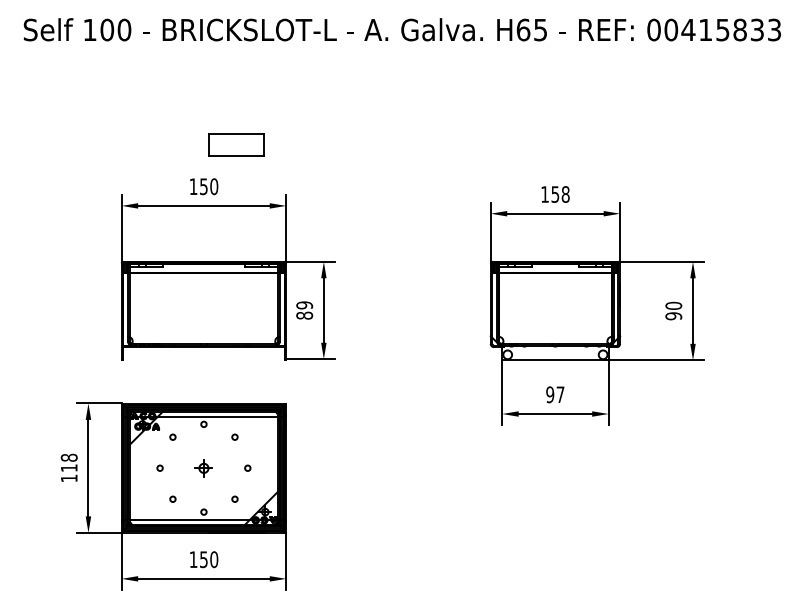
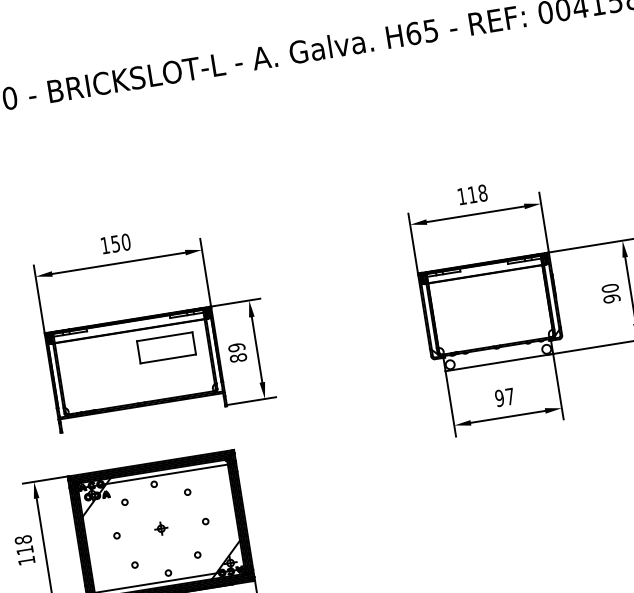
part: (236, 144) -> (166, 347), moved
text: (555, 194) -> (472, 194), 158 -> 118
part: (203, 467) -> (160, 528), size x0.71

